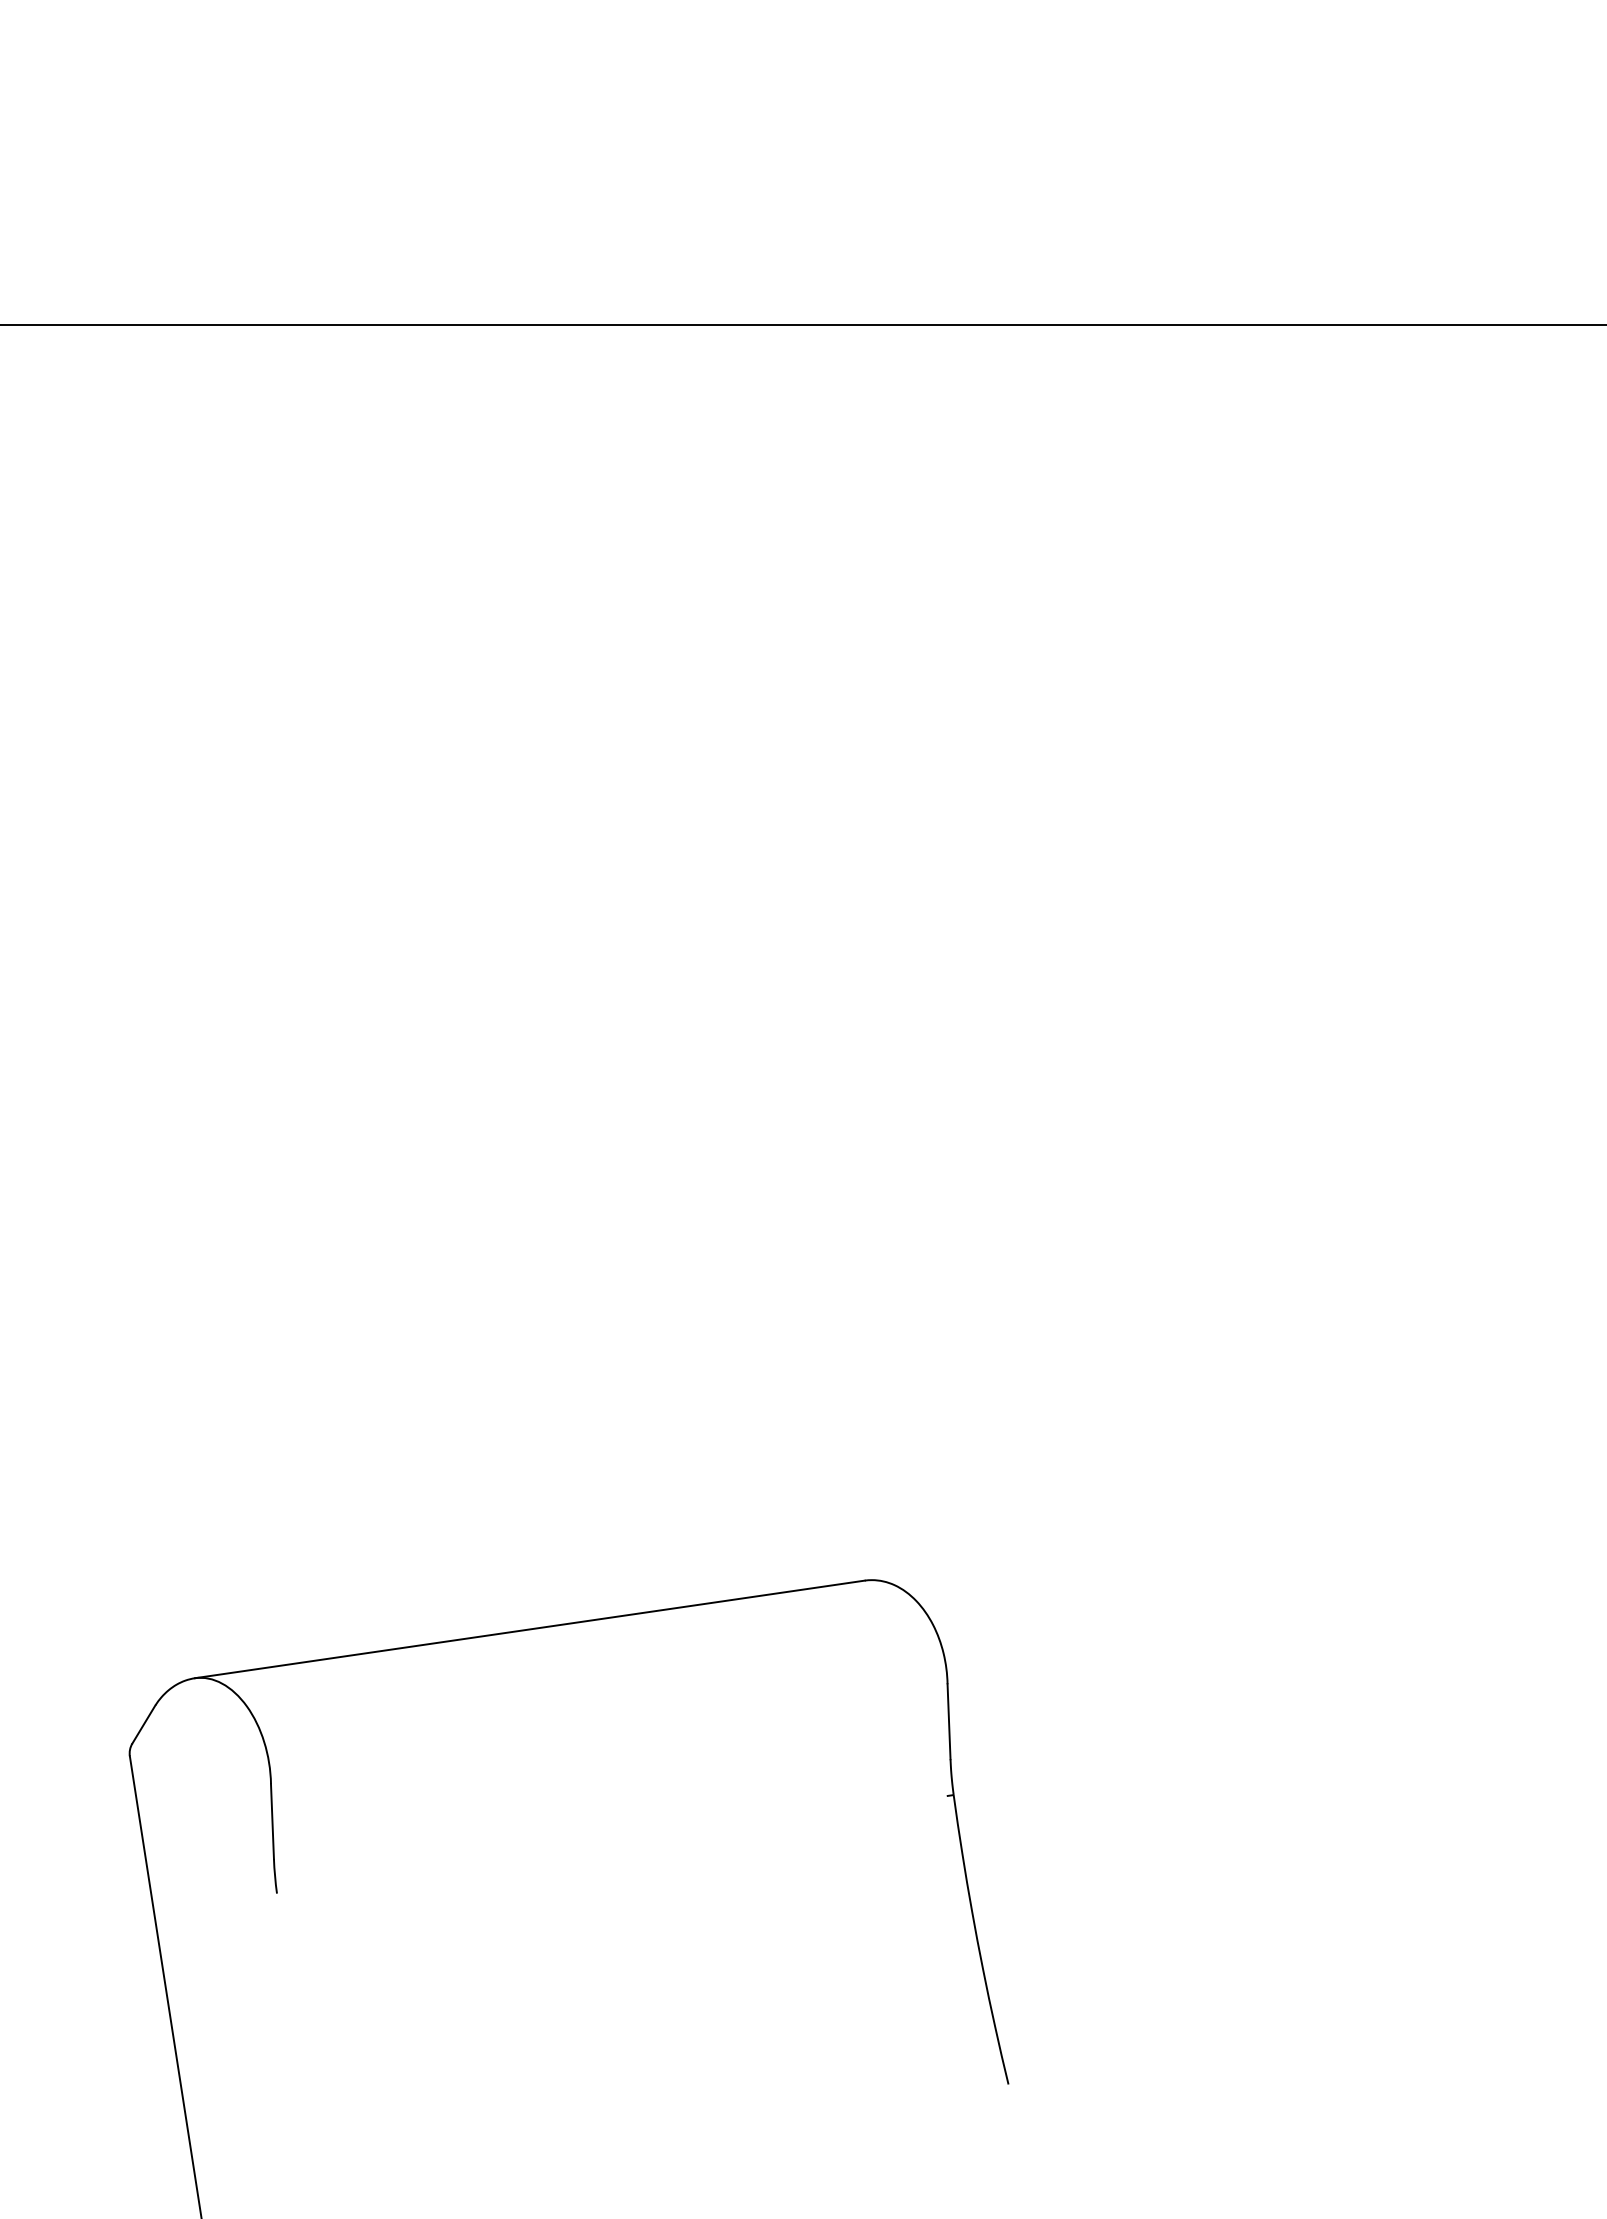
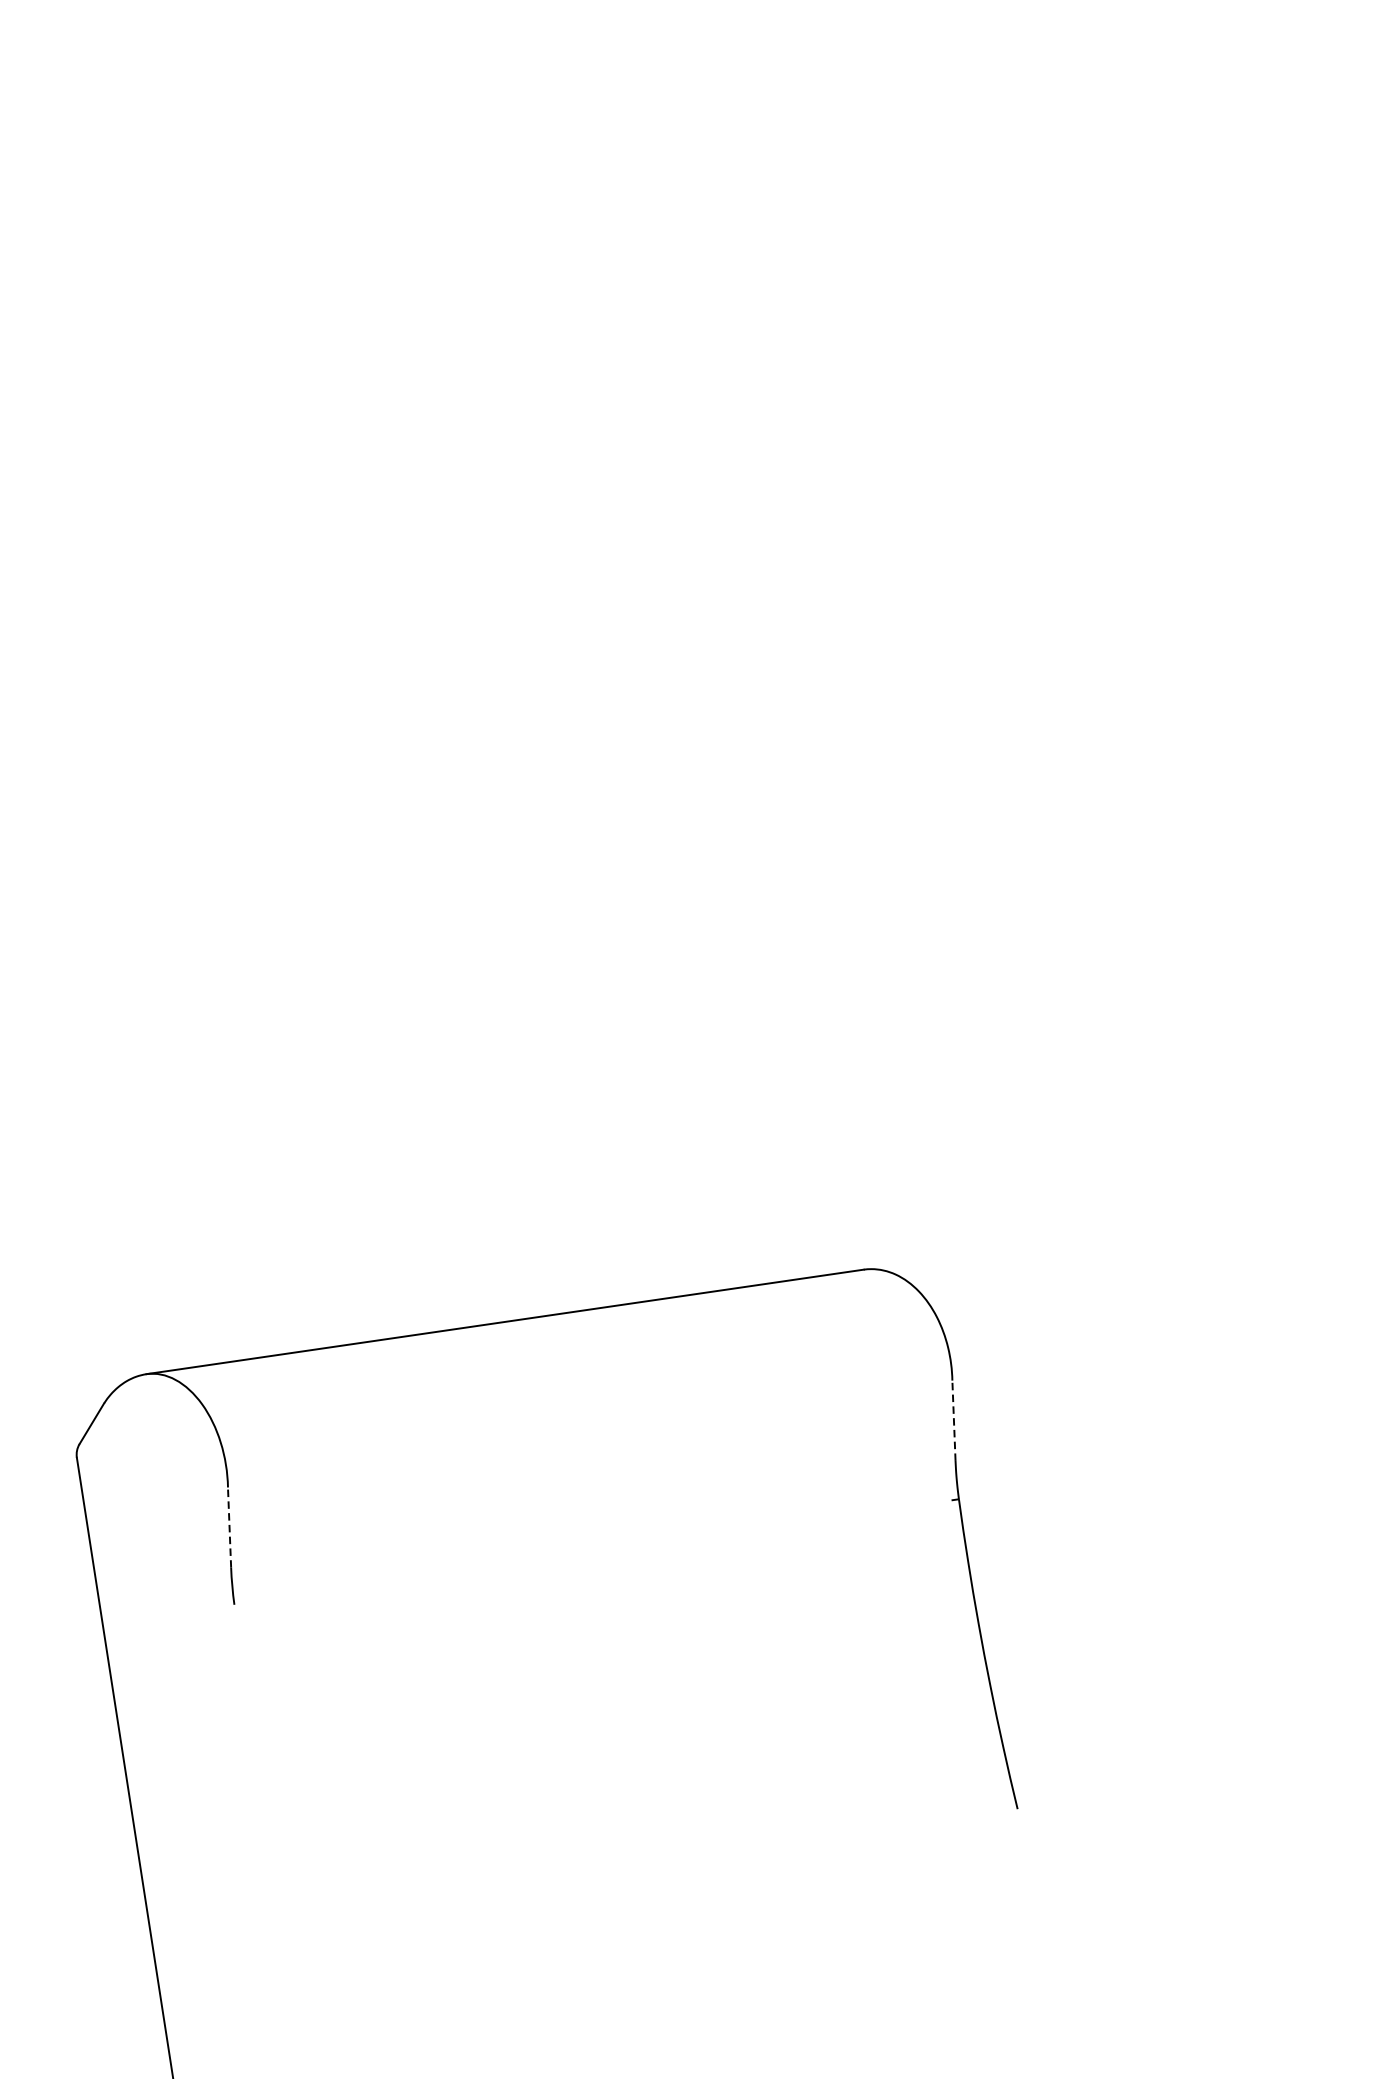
line: (949, 1721) -> (954, 1420), solid -> dashed
line: (272, 1821) -> (229, 1527), solid -> dashed

